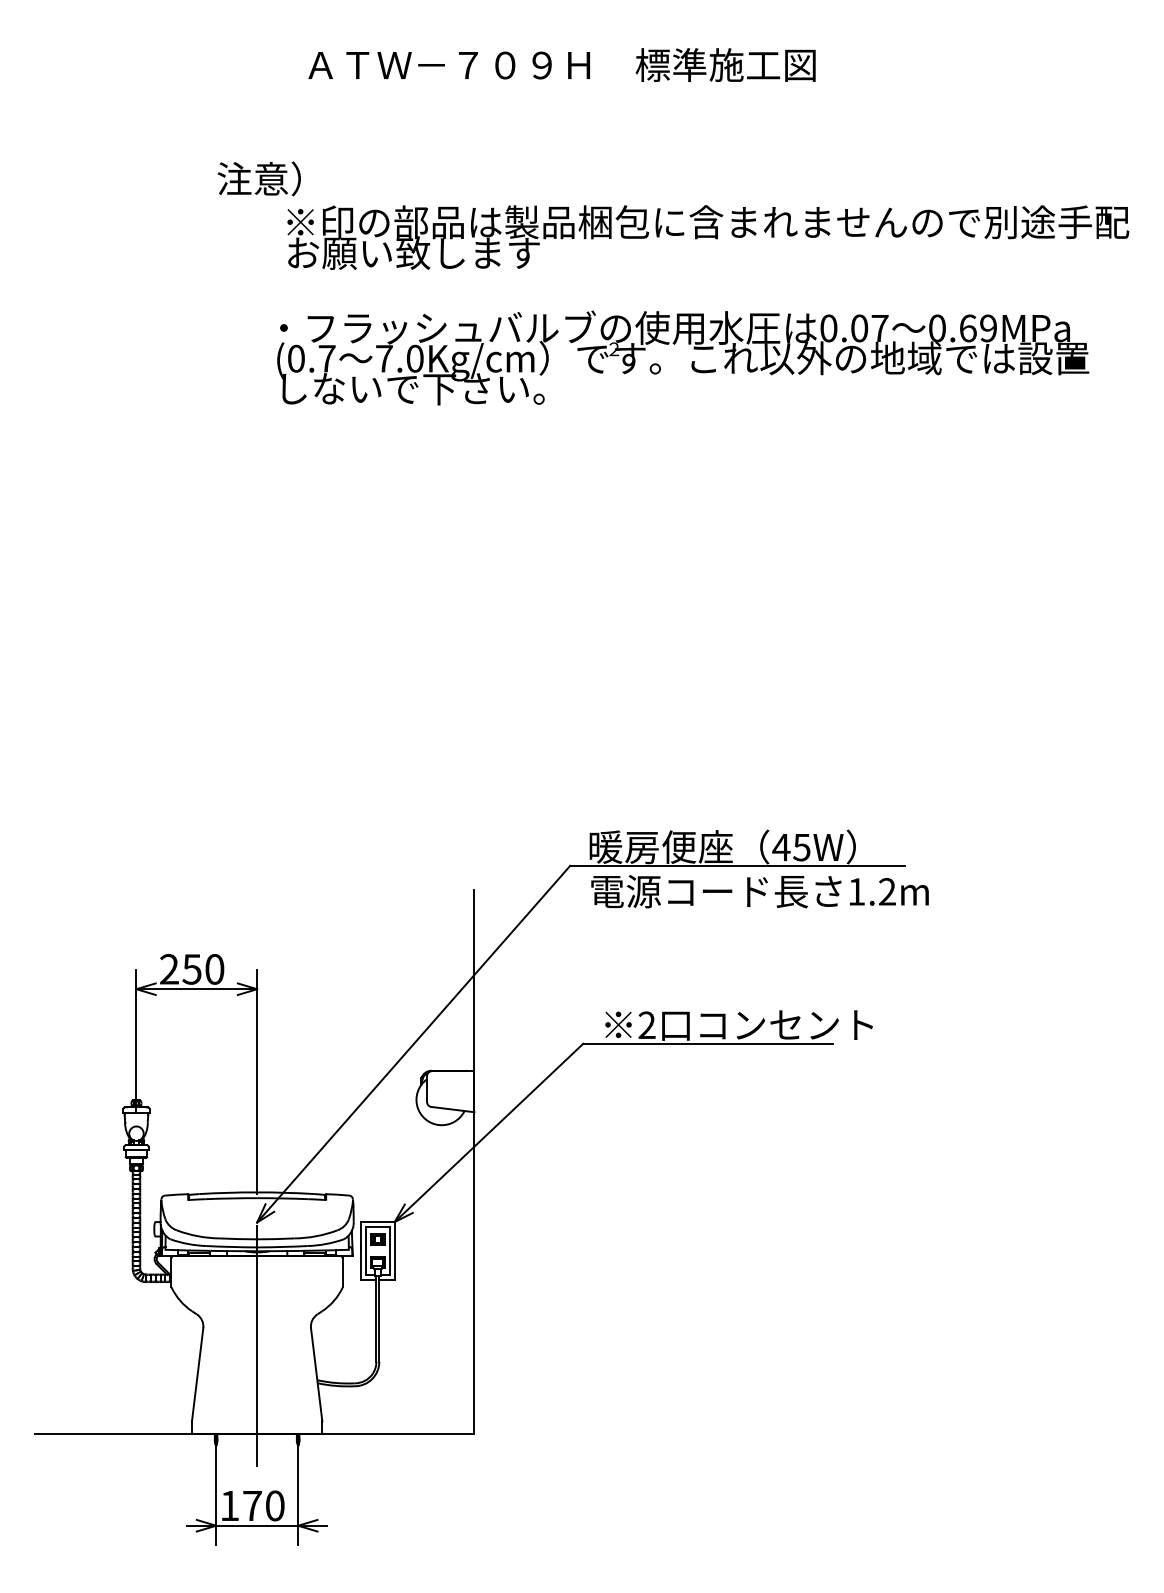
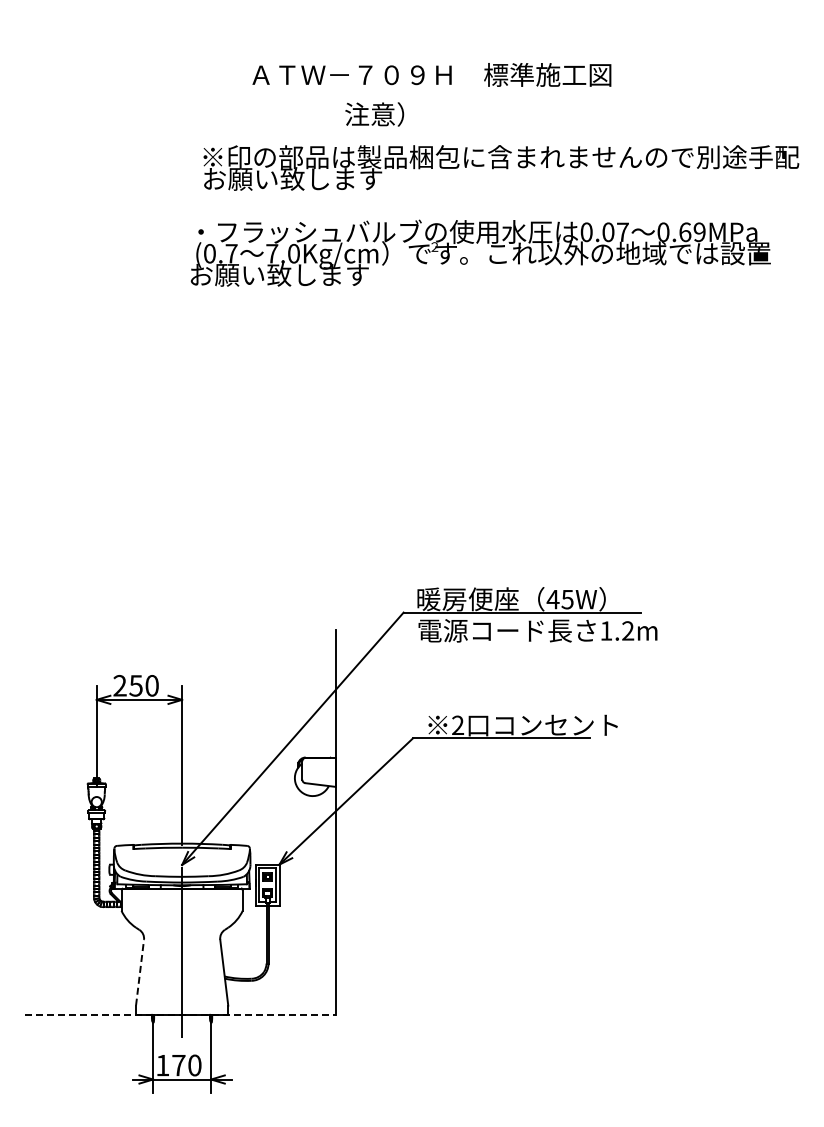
text: (561, 64) -> (431, 74), moved
text: (259, 178) -> (374, 114), moved
text: (406, 388) -> (287, 274), しないで下さい。 -> お願い致します
line: (198, 1374) -> (140, 972), solid -> dashed
line: (254, 1433) -> (180, 1014), solid -> dashed

